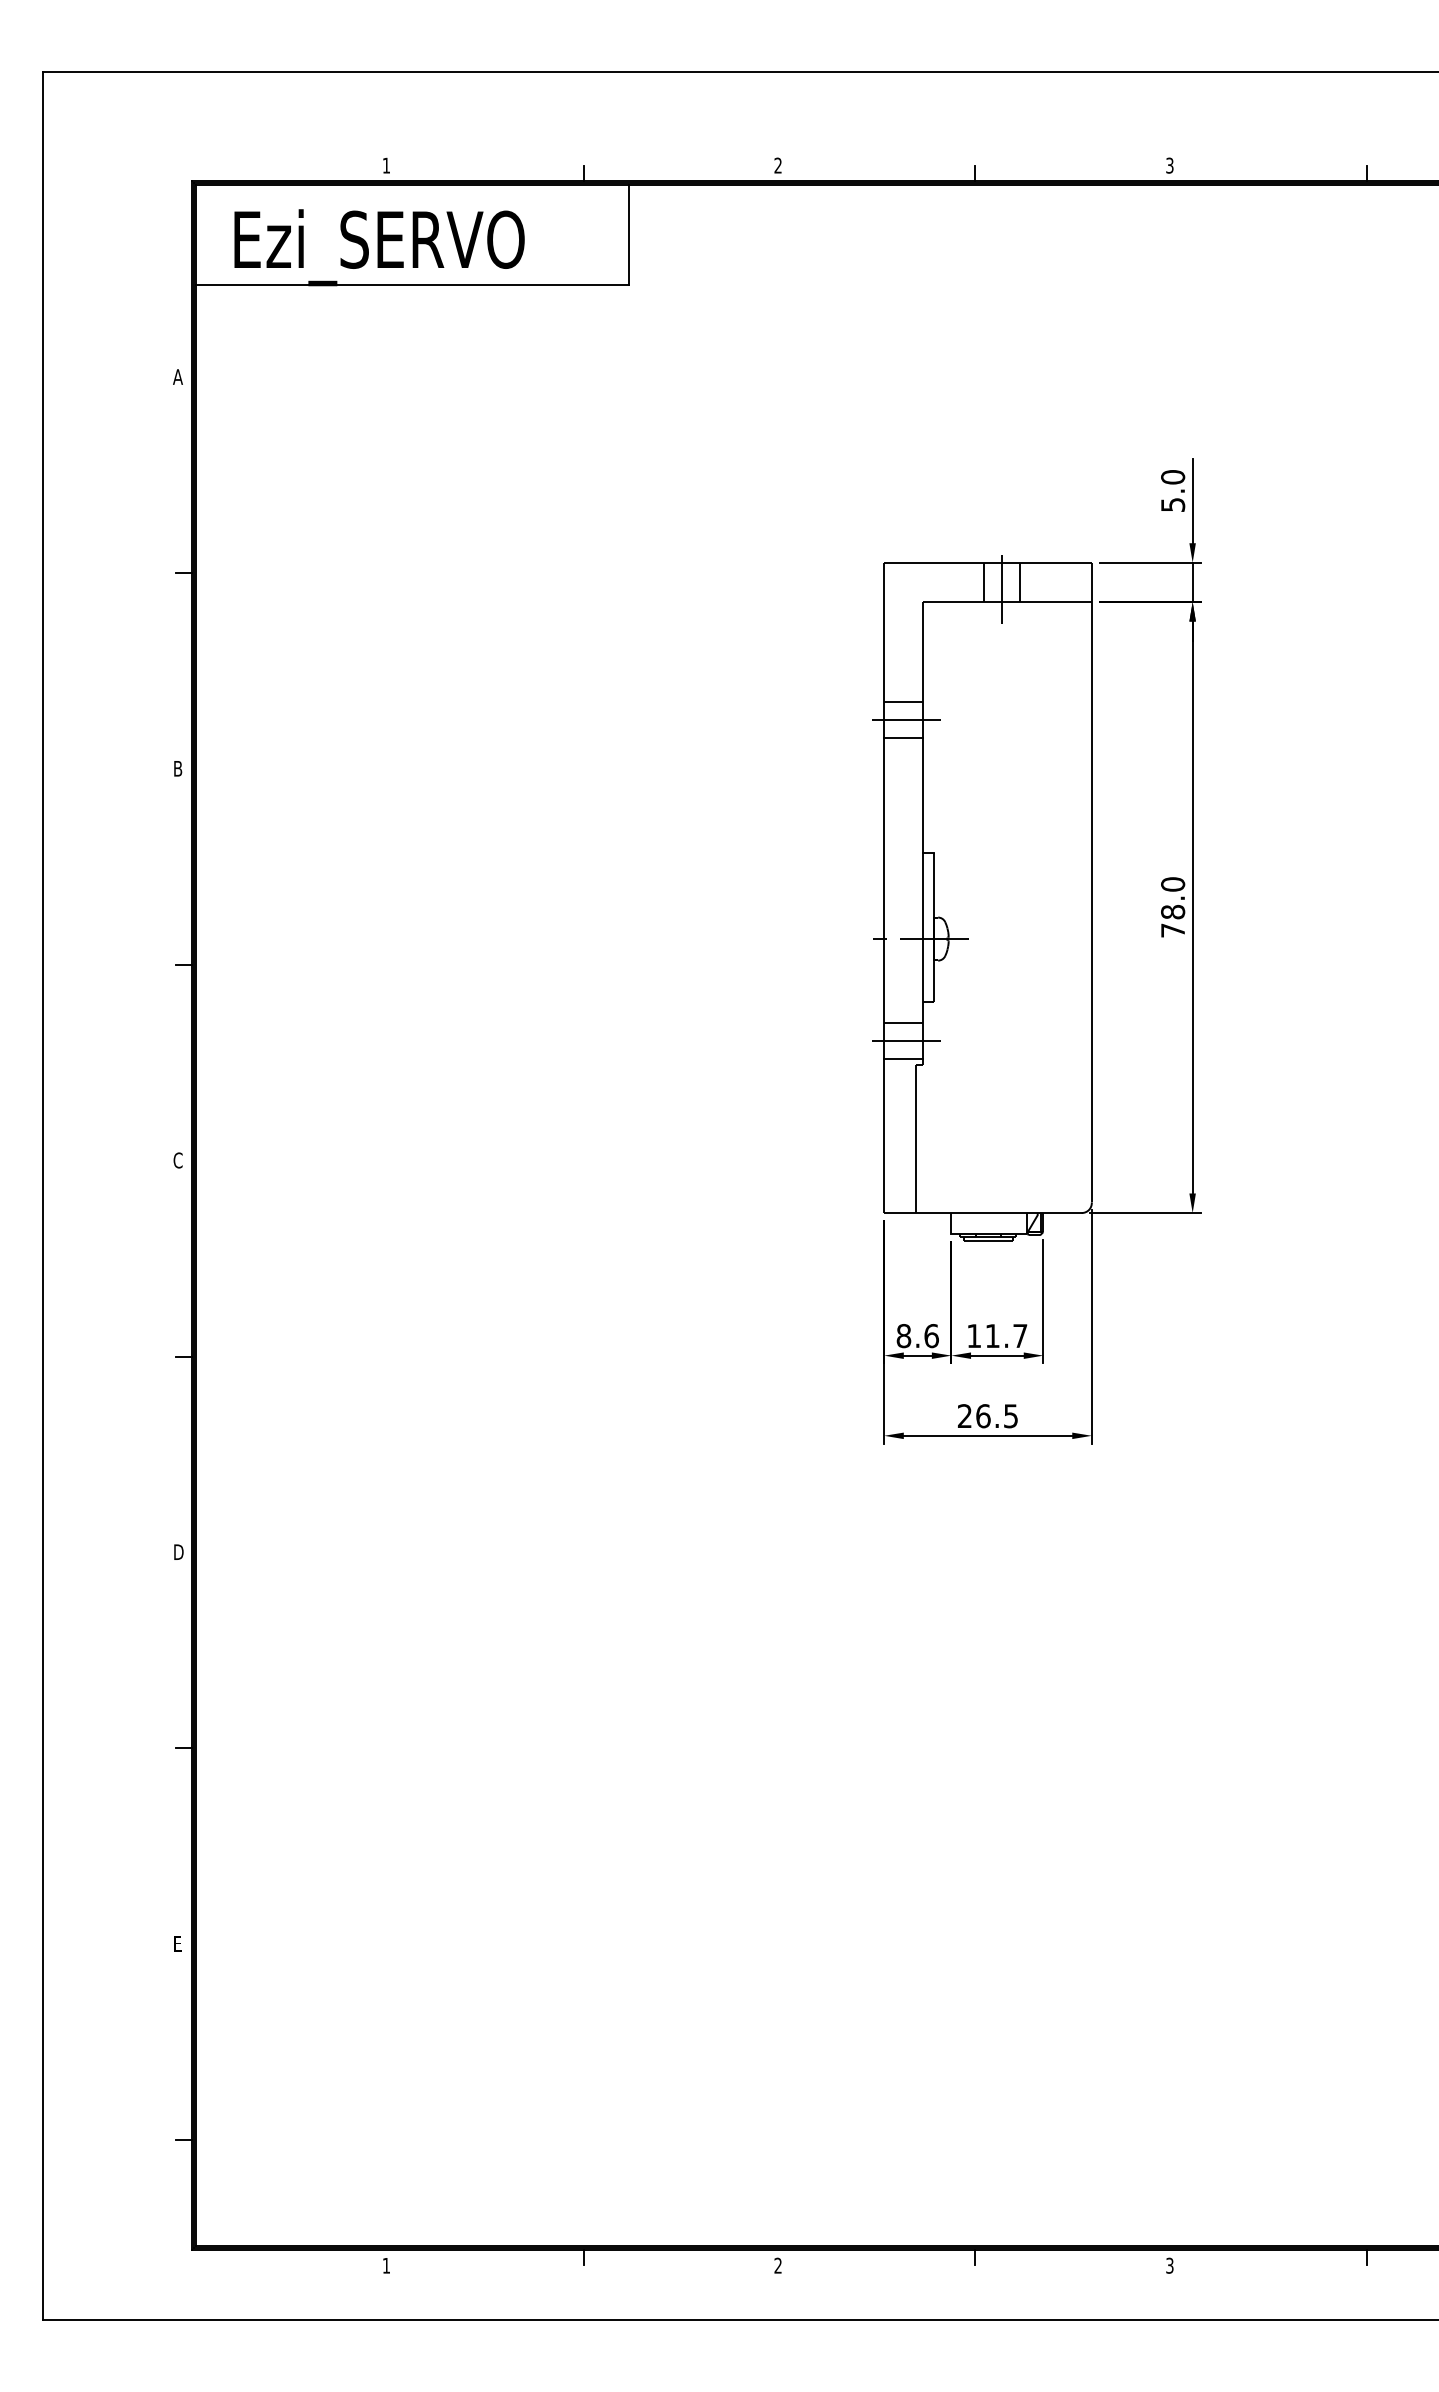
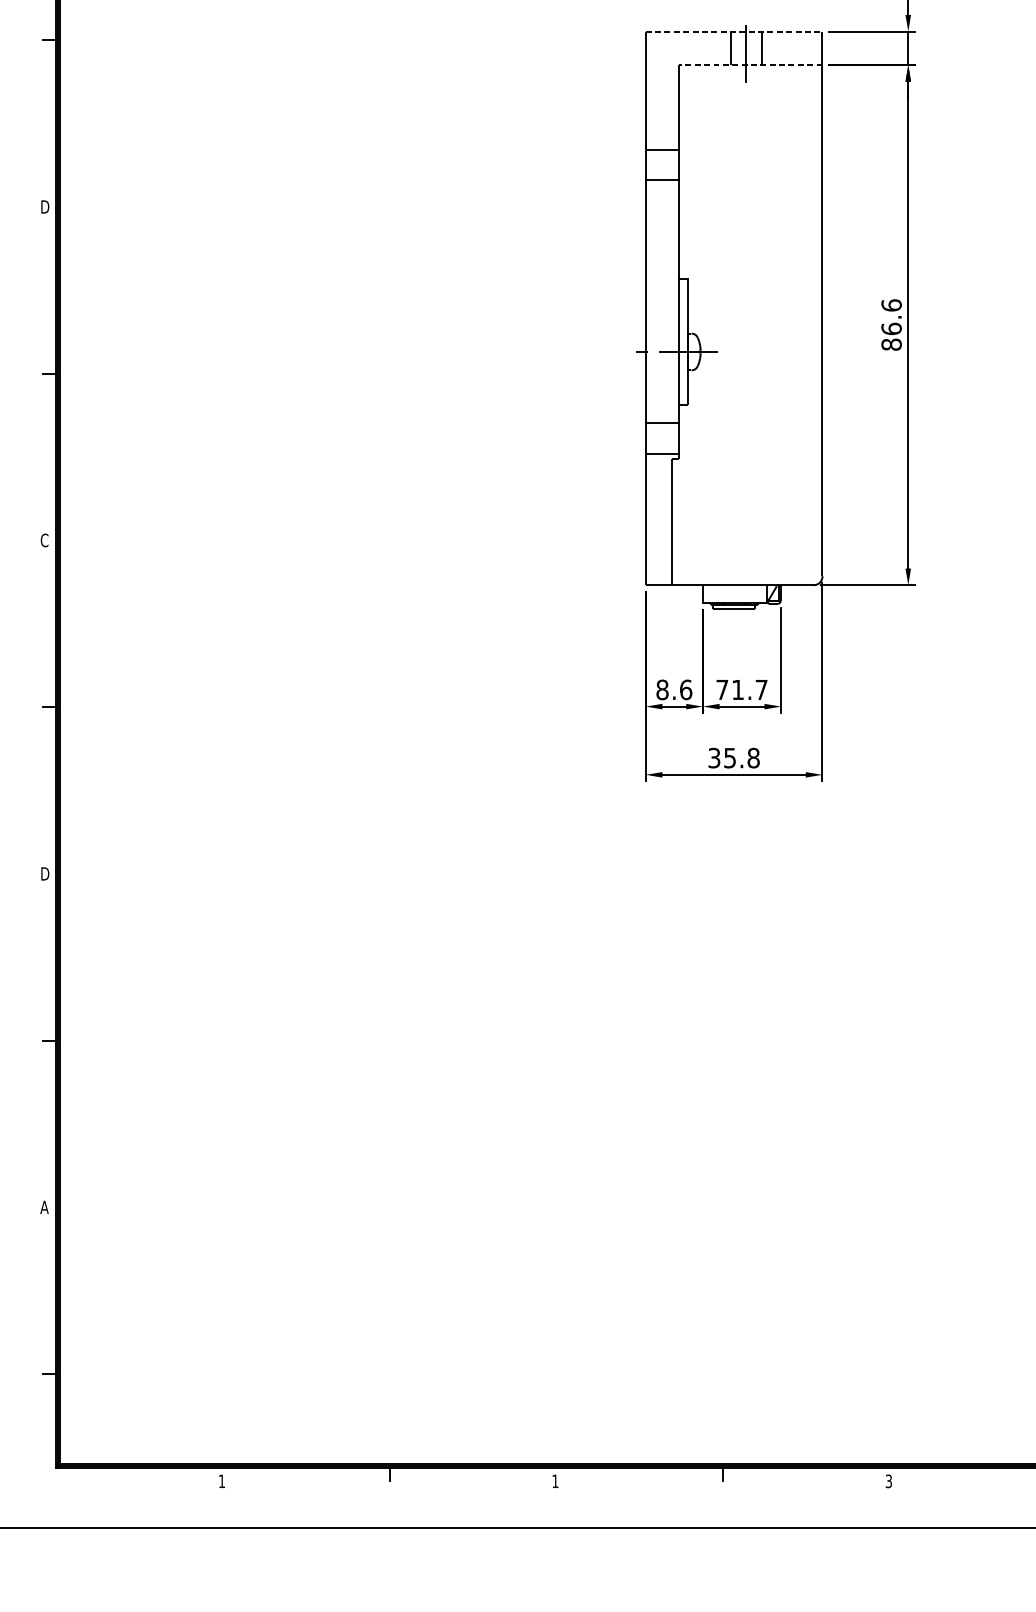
line: (988, 562) -> (734, 31), solid -> dashed
line: (1007, 601) -> (750, 64), solid -> dashed
line: (901, 719) -> (660, 165), removed
text: (179, 769) -> (45, 207), B -> D
text: (1173, 907) -> (891, 325), 78.0 -> 86.6
line: (901, 1040) -> (660, 438), removed
text: (973, 1335) -> (721, 689), 11.7 -> 71.7
text: (988, 1416) -> (734, 758), 26.5 -> 35.8
text: (177, 1943) -> (44, 1207), E -> A
text: (777, 2265) -> (554, 1481), 2 -> 1

